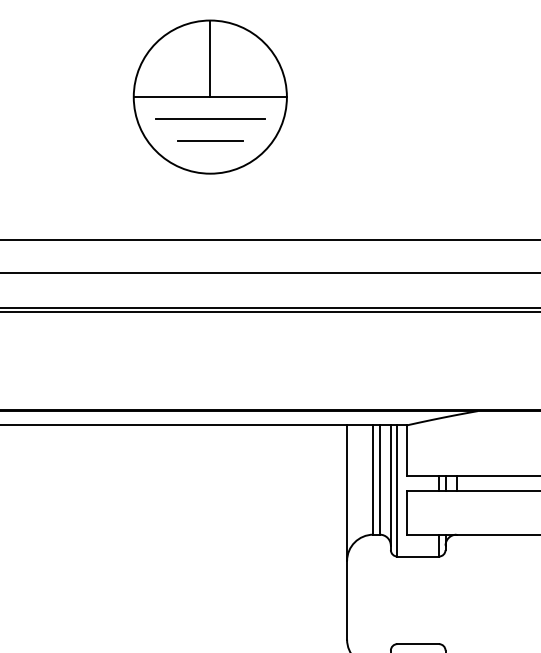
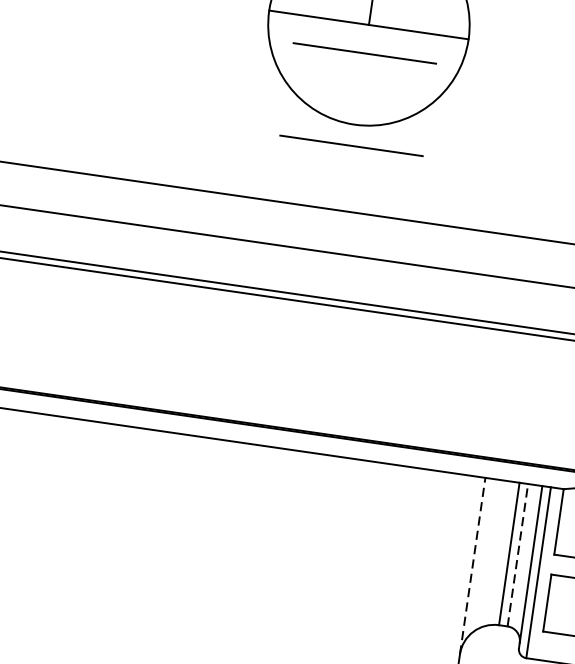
line: (210, 140) -> (360, 81), removed
line: (210, 189) -> (351, 145), added
line: (379, 480) -> (517, 555), solid -> dashed
line: (347, 493) -> (473, 566), solid -> dashed

